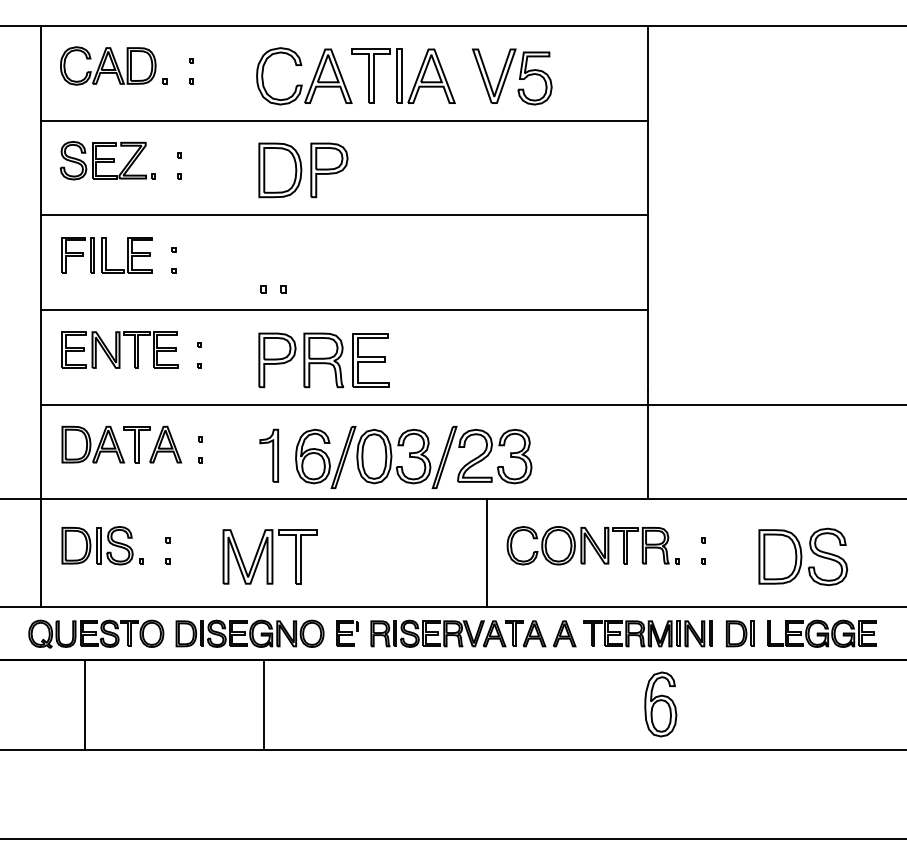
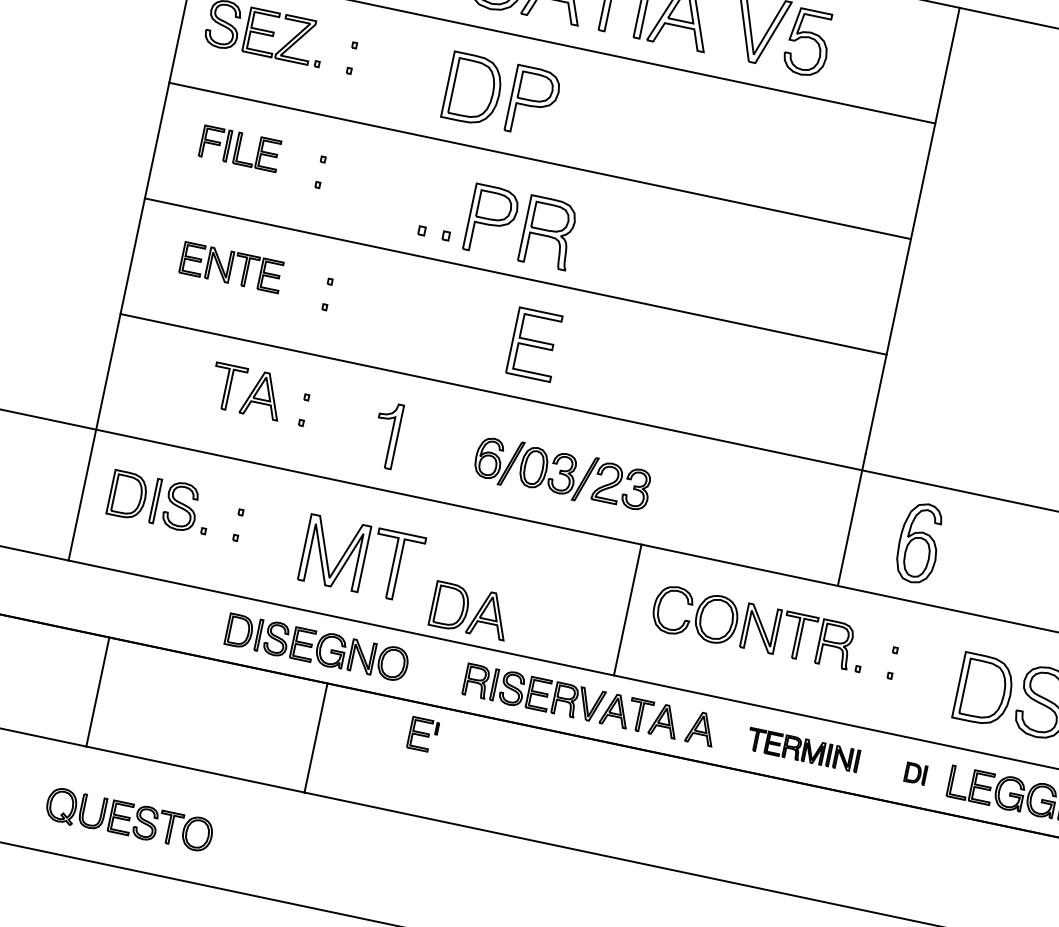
part: (106, 255) -> (239, 148), size x0.7
part: (119, 349) -> (231, 266), size x0.7
part: (300, 360) -> (520, 226), moved
part: (93, 444) -> (471, 610), moved
part: (413, 457) -> (562, 474), size x0.6
part: (96, 633) -> (129, 819), moved
part: (347, 633) -> (423, 734), moved
part: (647, 633) -> (802, 749), size x0.7
part: (740, 633) -> (916, 773), size x0.6
part: (660, 704) -> (918, 543), moved

